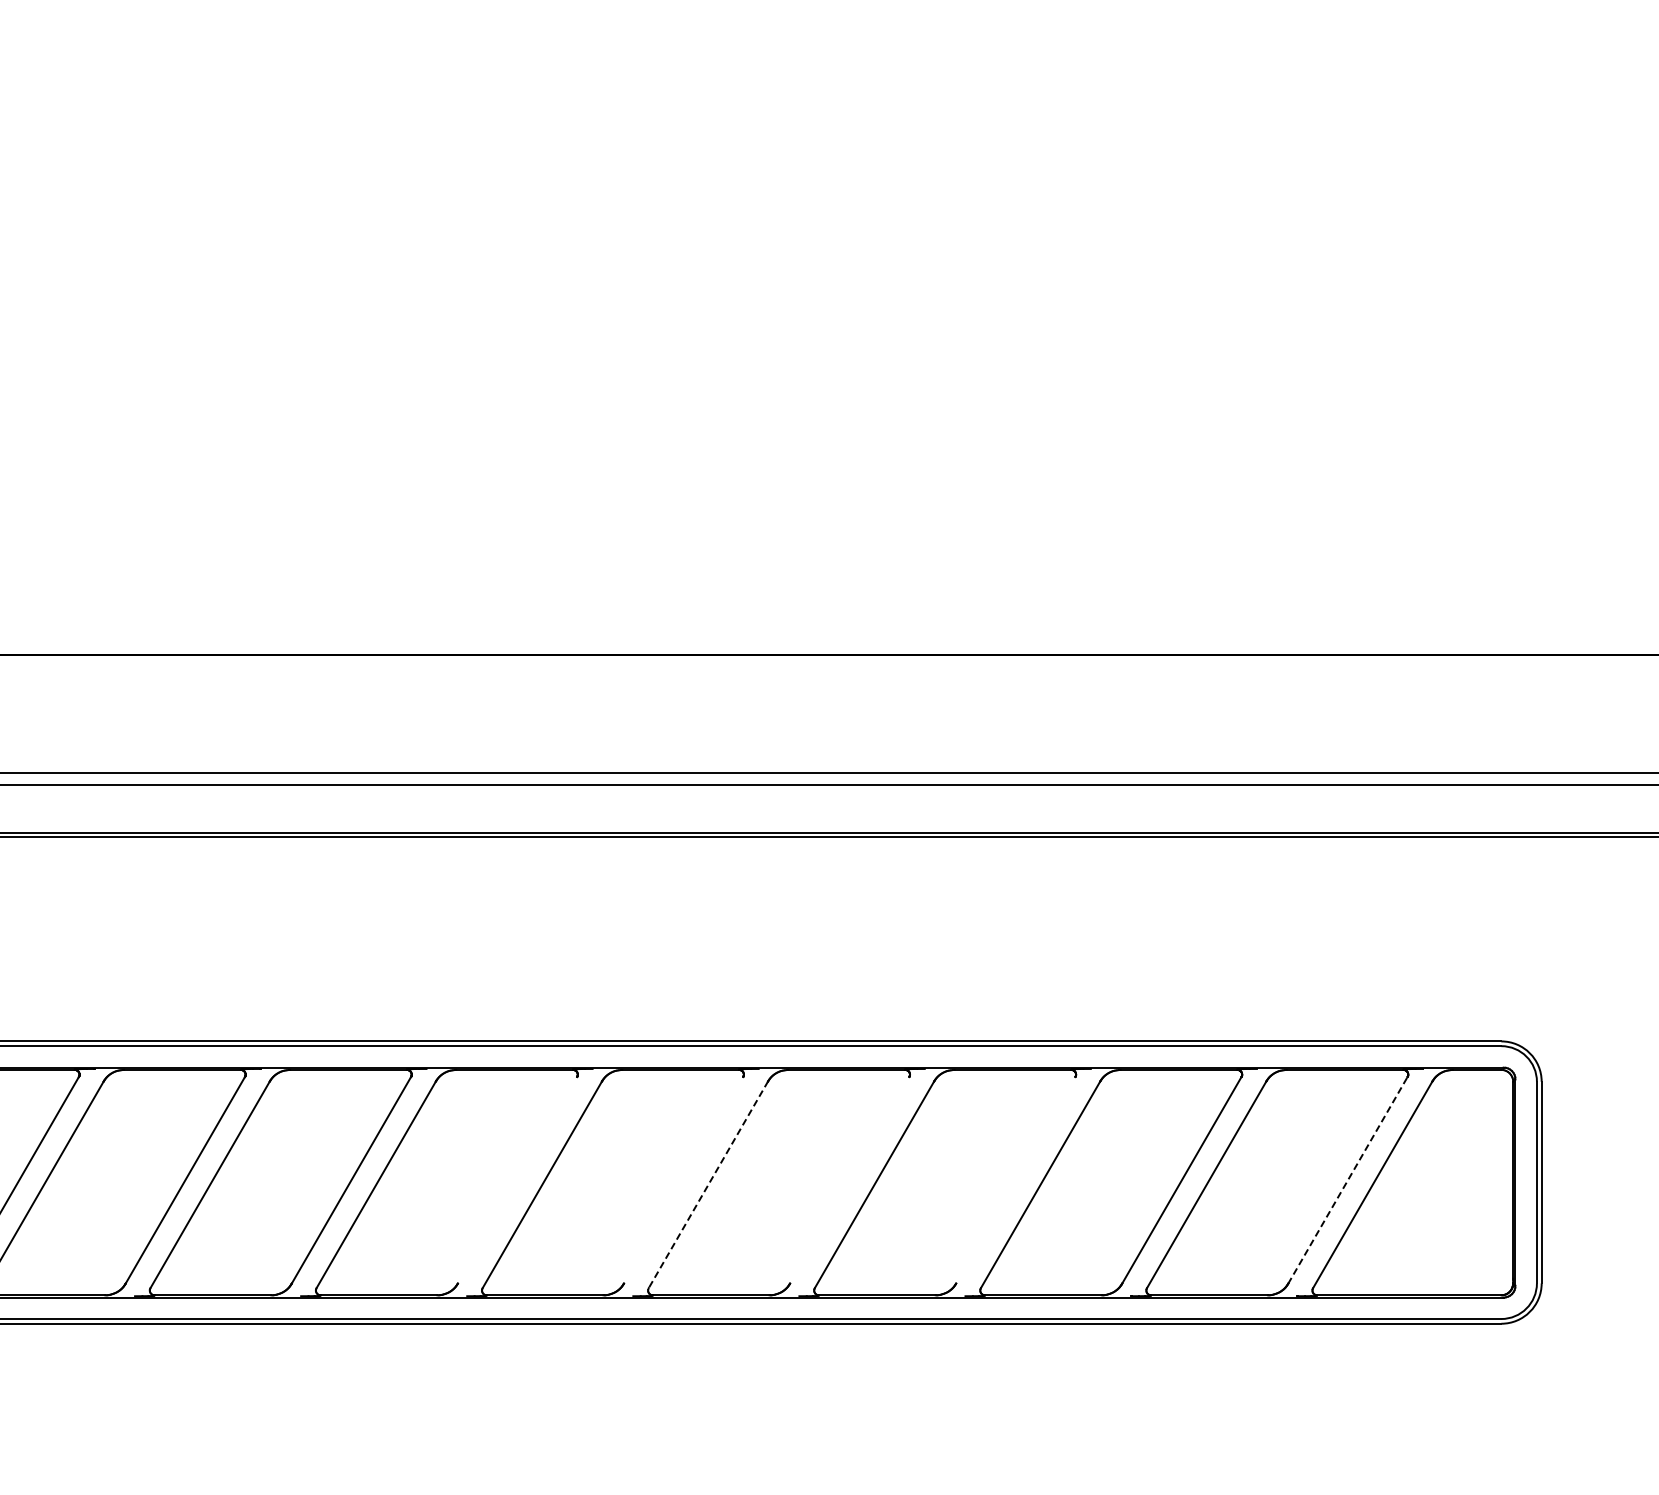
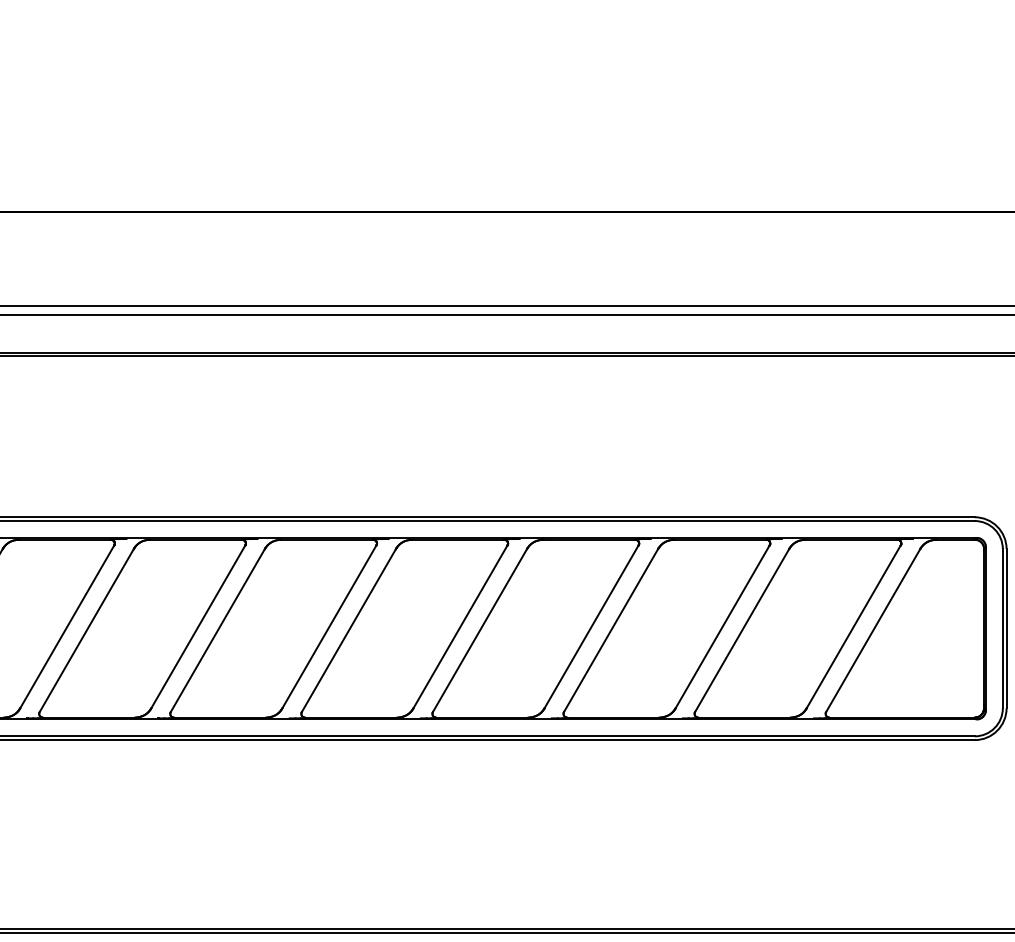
line: (517, 1180) -> (198, 627), added
line: (683, 1180) -> (329, 627), added
line: (849, 1180) -> (460, 627), added
line: (1015, 1180) -> (591, 627), added
line: (1348, 1180) -> (854, 627), dashed -> solid
line: (708, 1184) -> (349, 630), dashed -> solid

